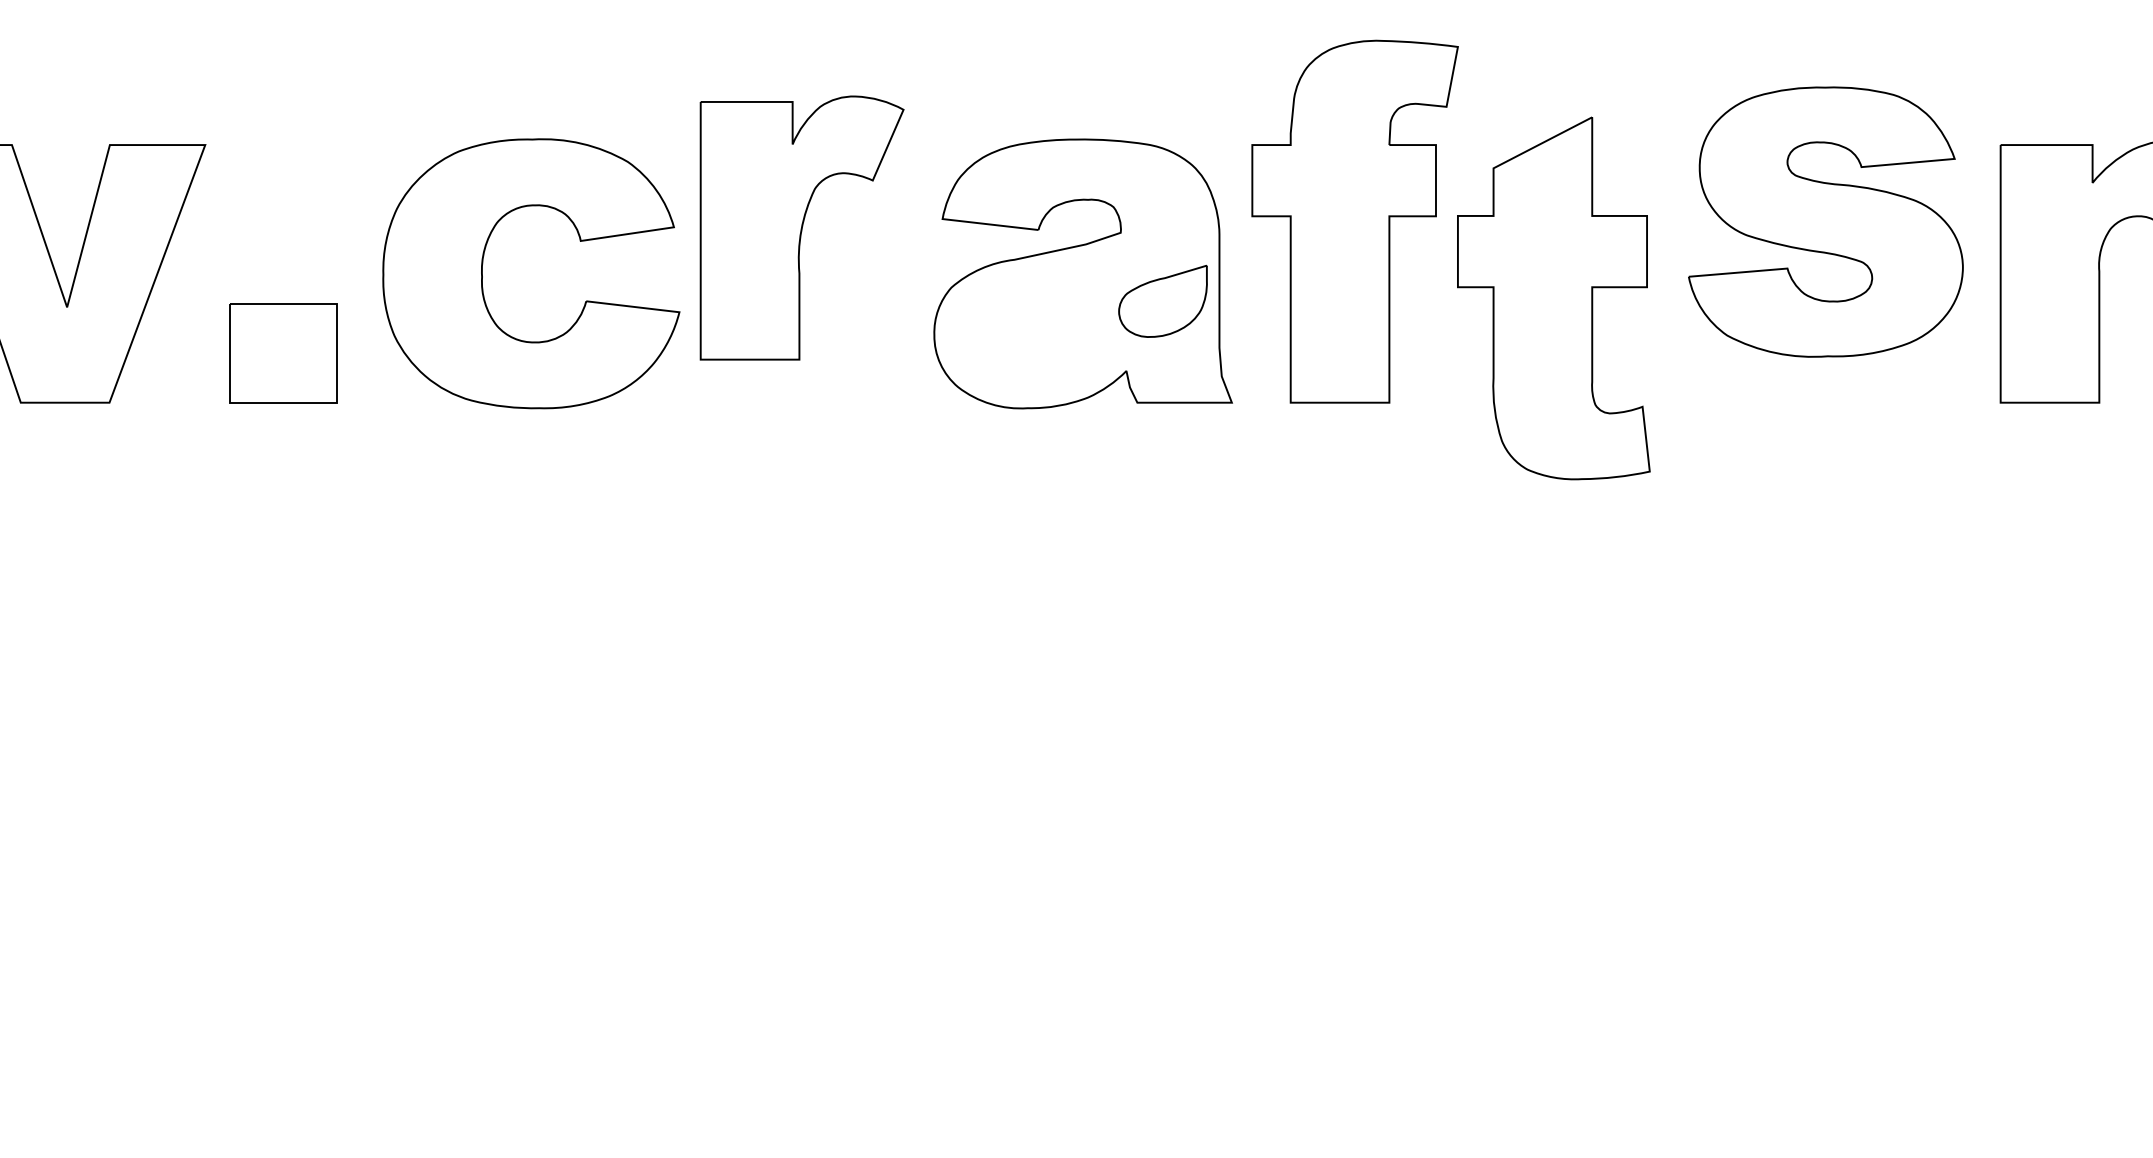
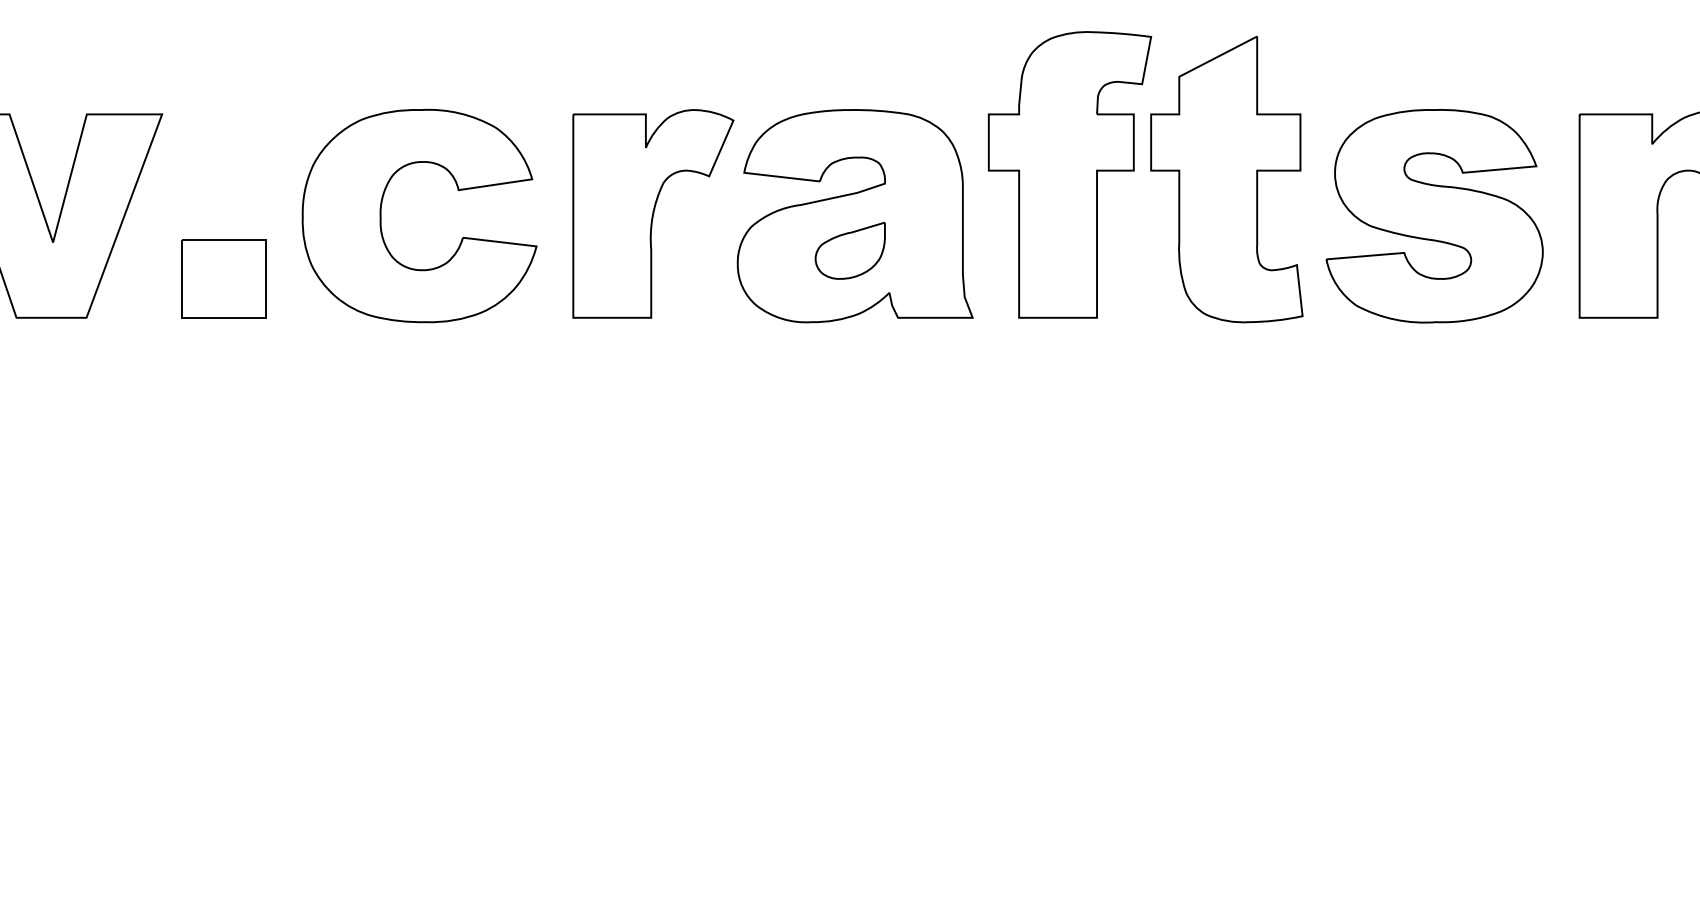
part: (1825, 222) -> (1434, 216), moved
part: (802, 227) -> (653, 213), moved
part: (1553, 298) -> (1226, 179), moved
part: (1161, 300) -> (849, 250), moved

